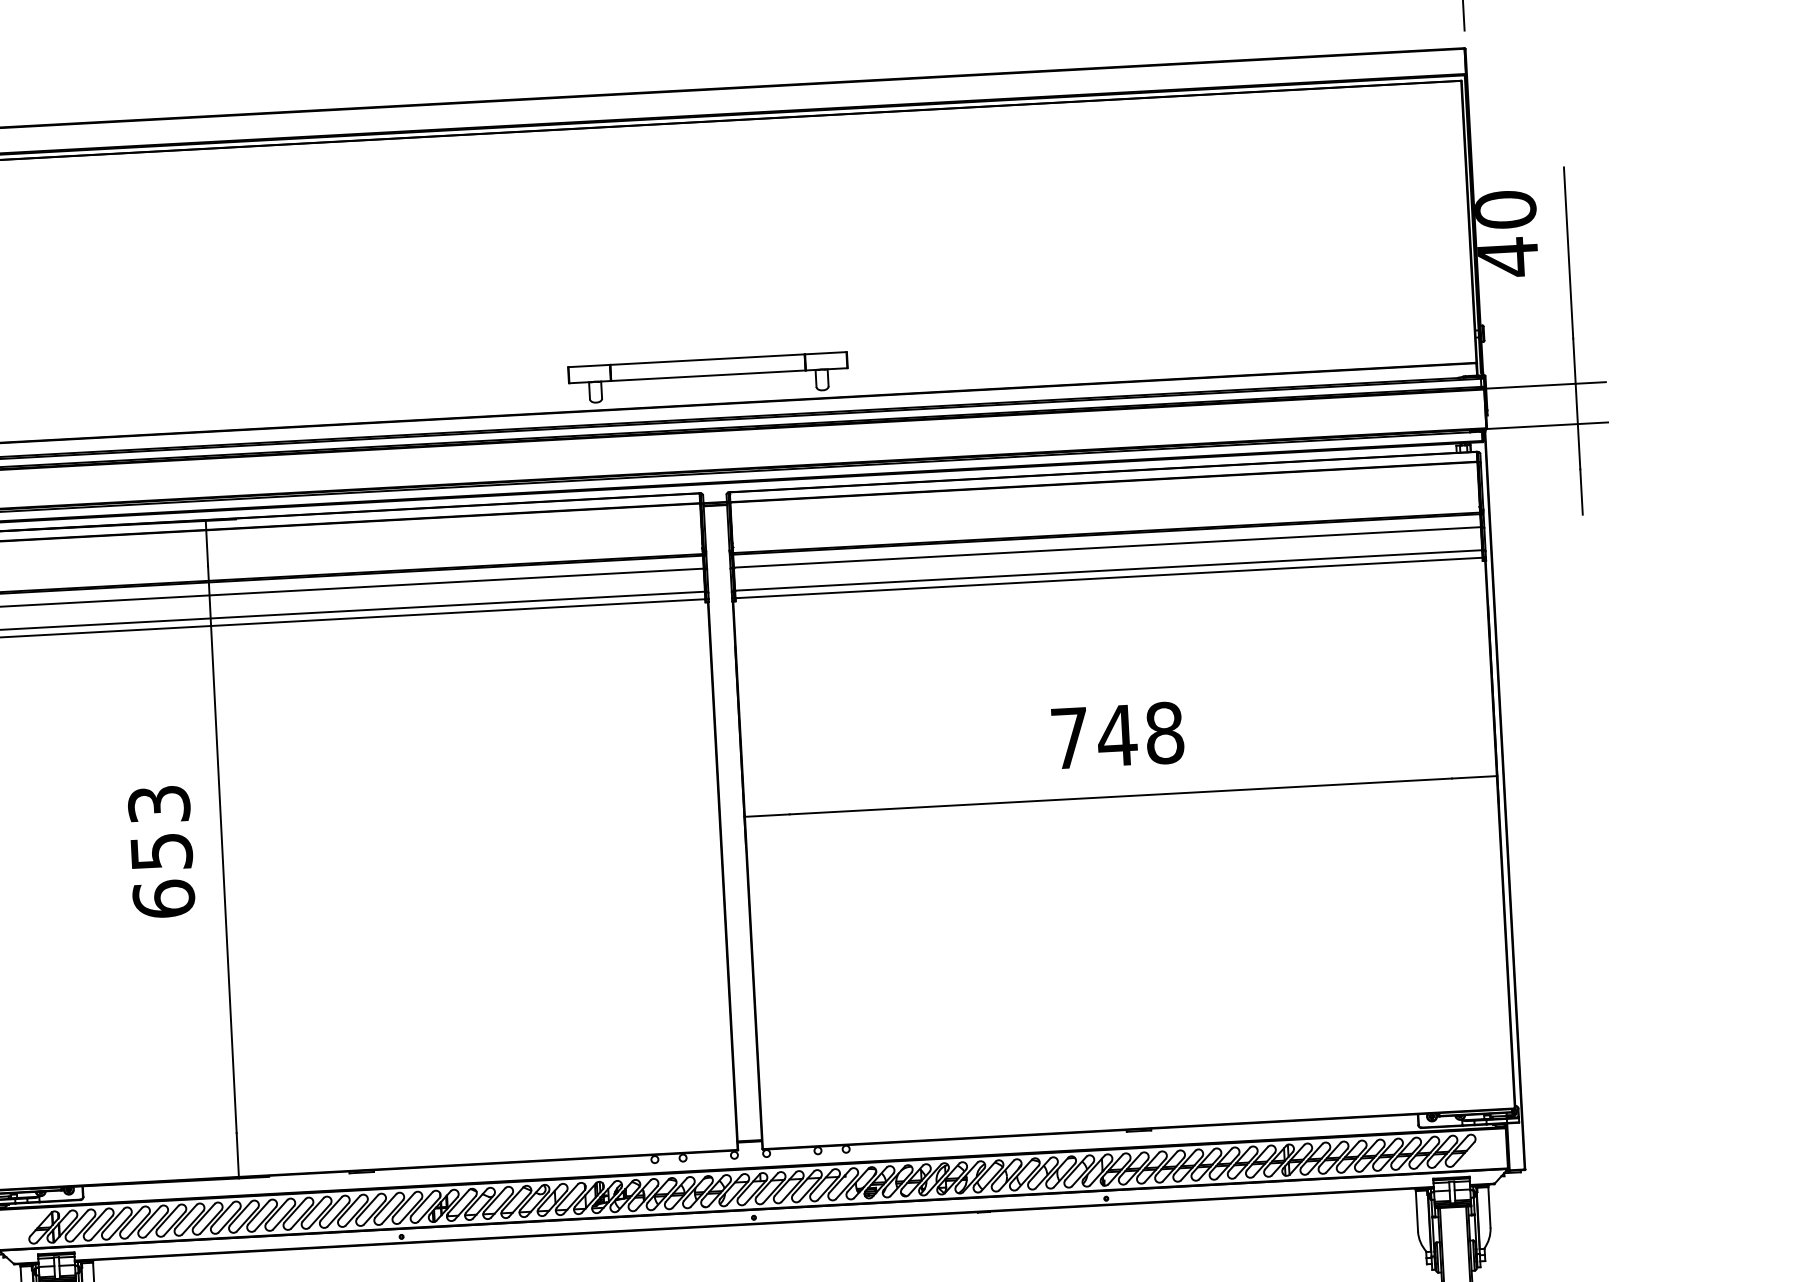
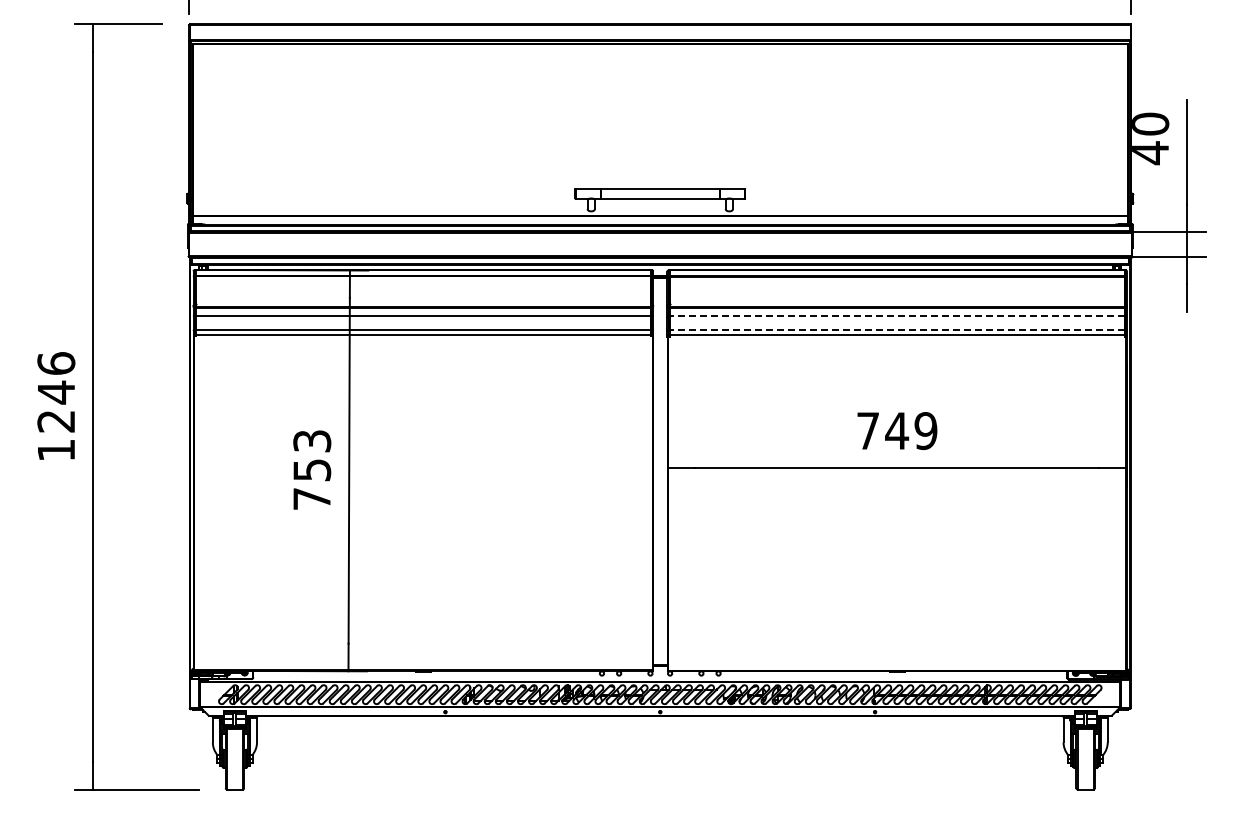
line: (1107, 547) -> (897, 316), solid -> dashed
line: (1109, 570) -> (897, 330), solid -> dashed
text: (1164, 733) -> (925, 431), 748 -> 749
text: (164, 898) -> (312, 498), 653 -> 753

